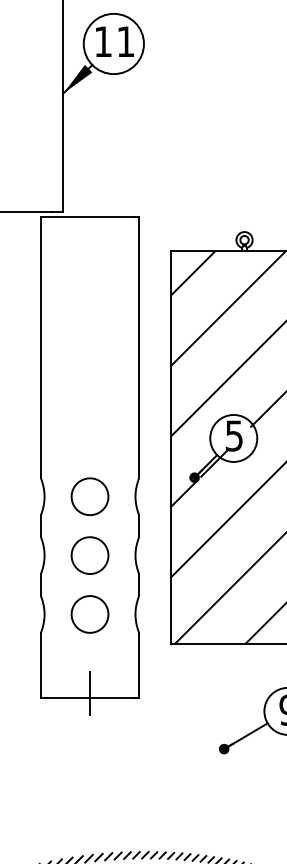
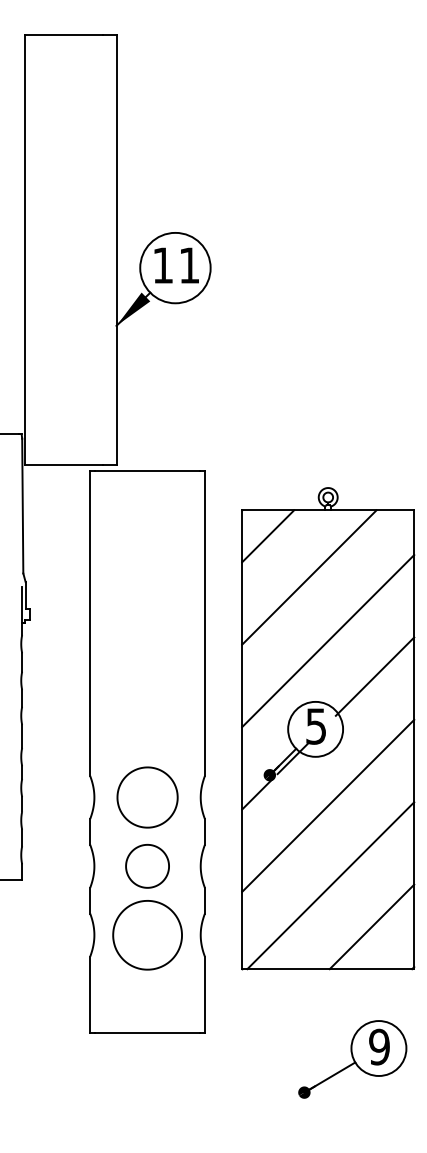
part: (89, 496) -> (147, 797), size x1.4
part: (89, 613) -> (147, 934), size x1.6
line: (89, 693) -> (147, 1027), removed

